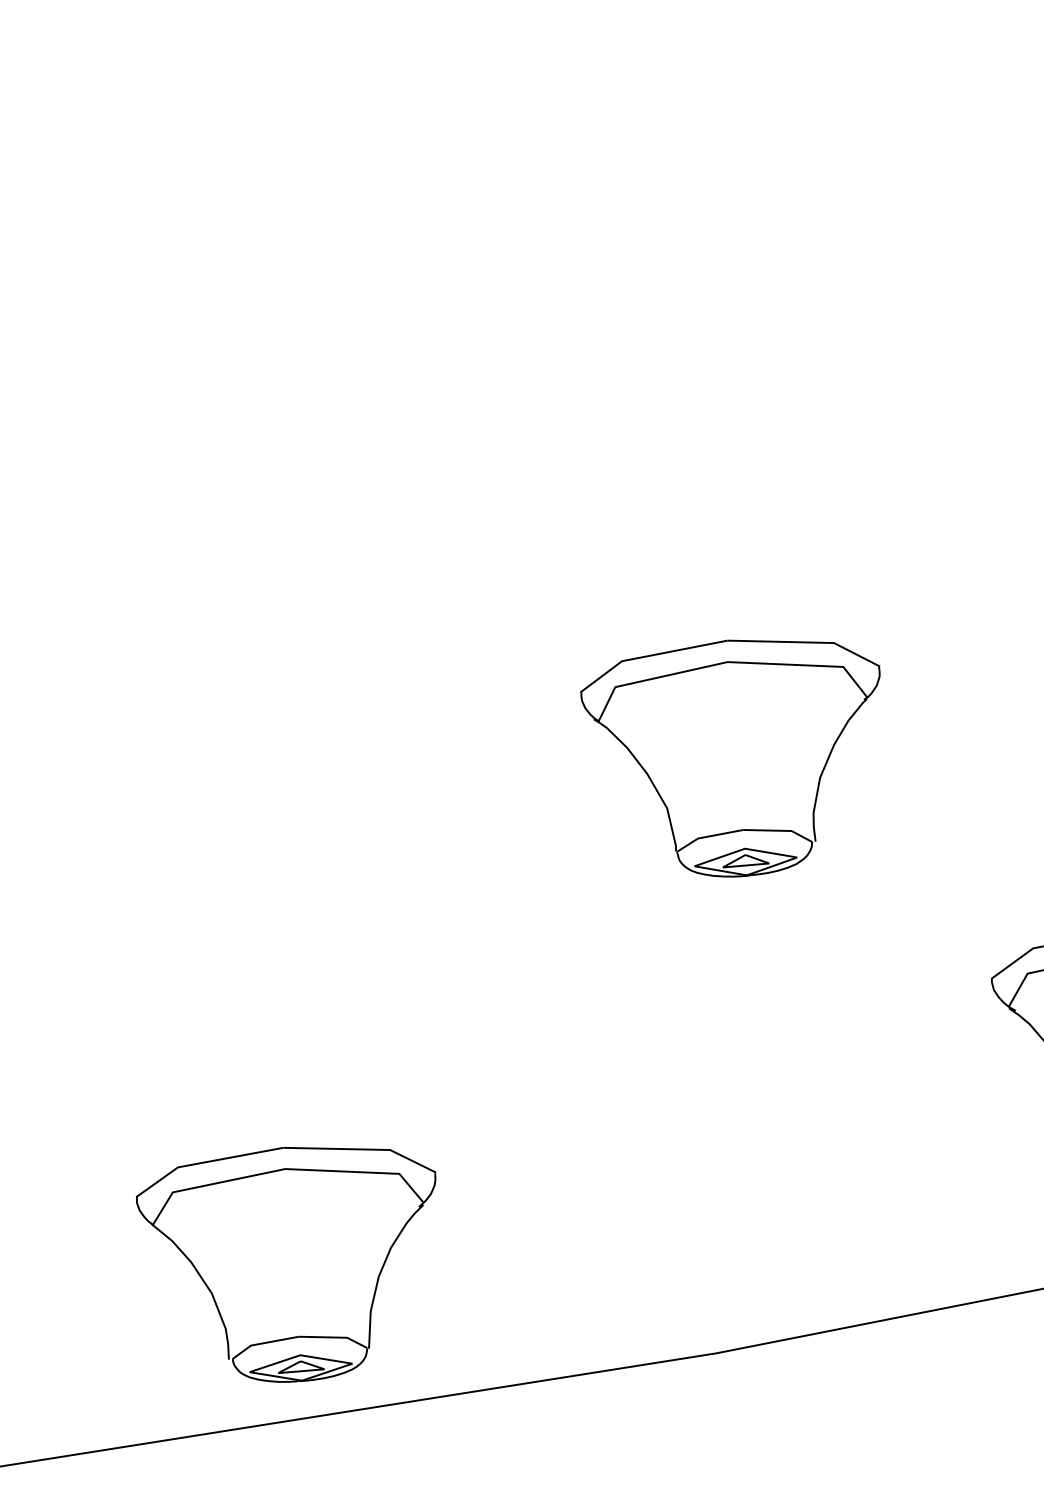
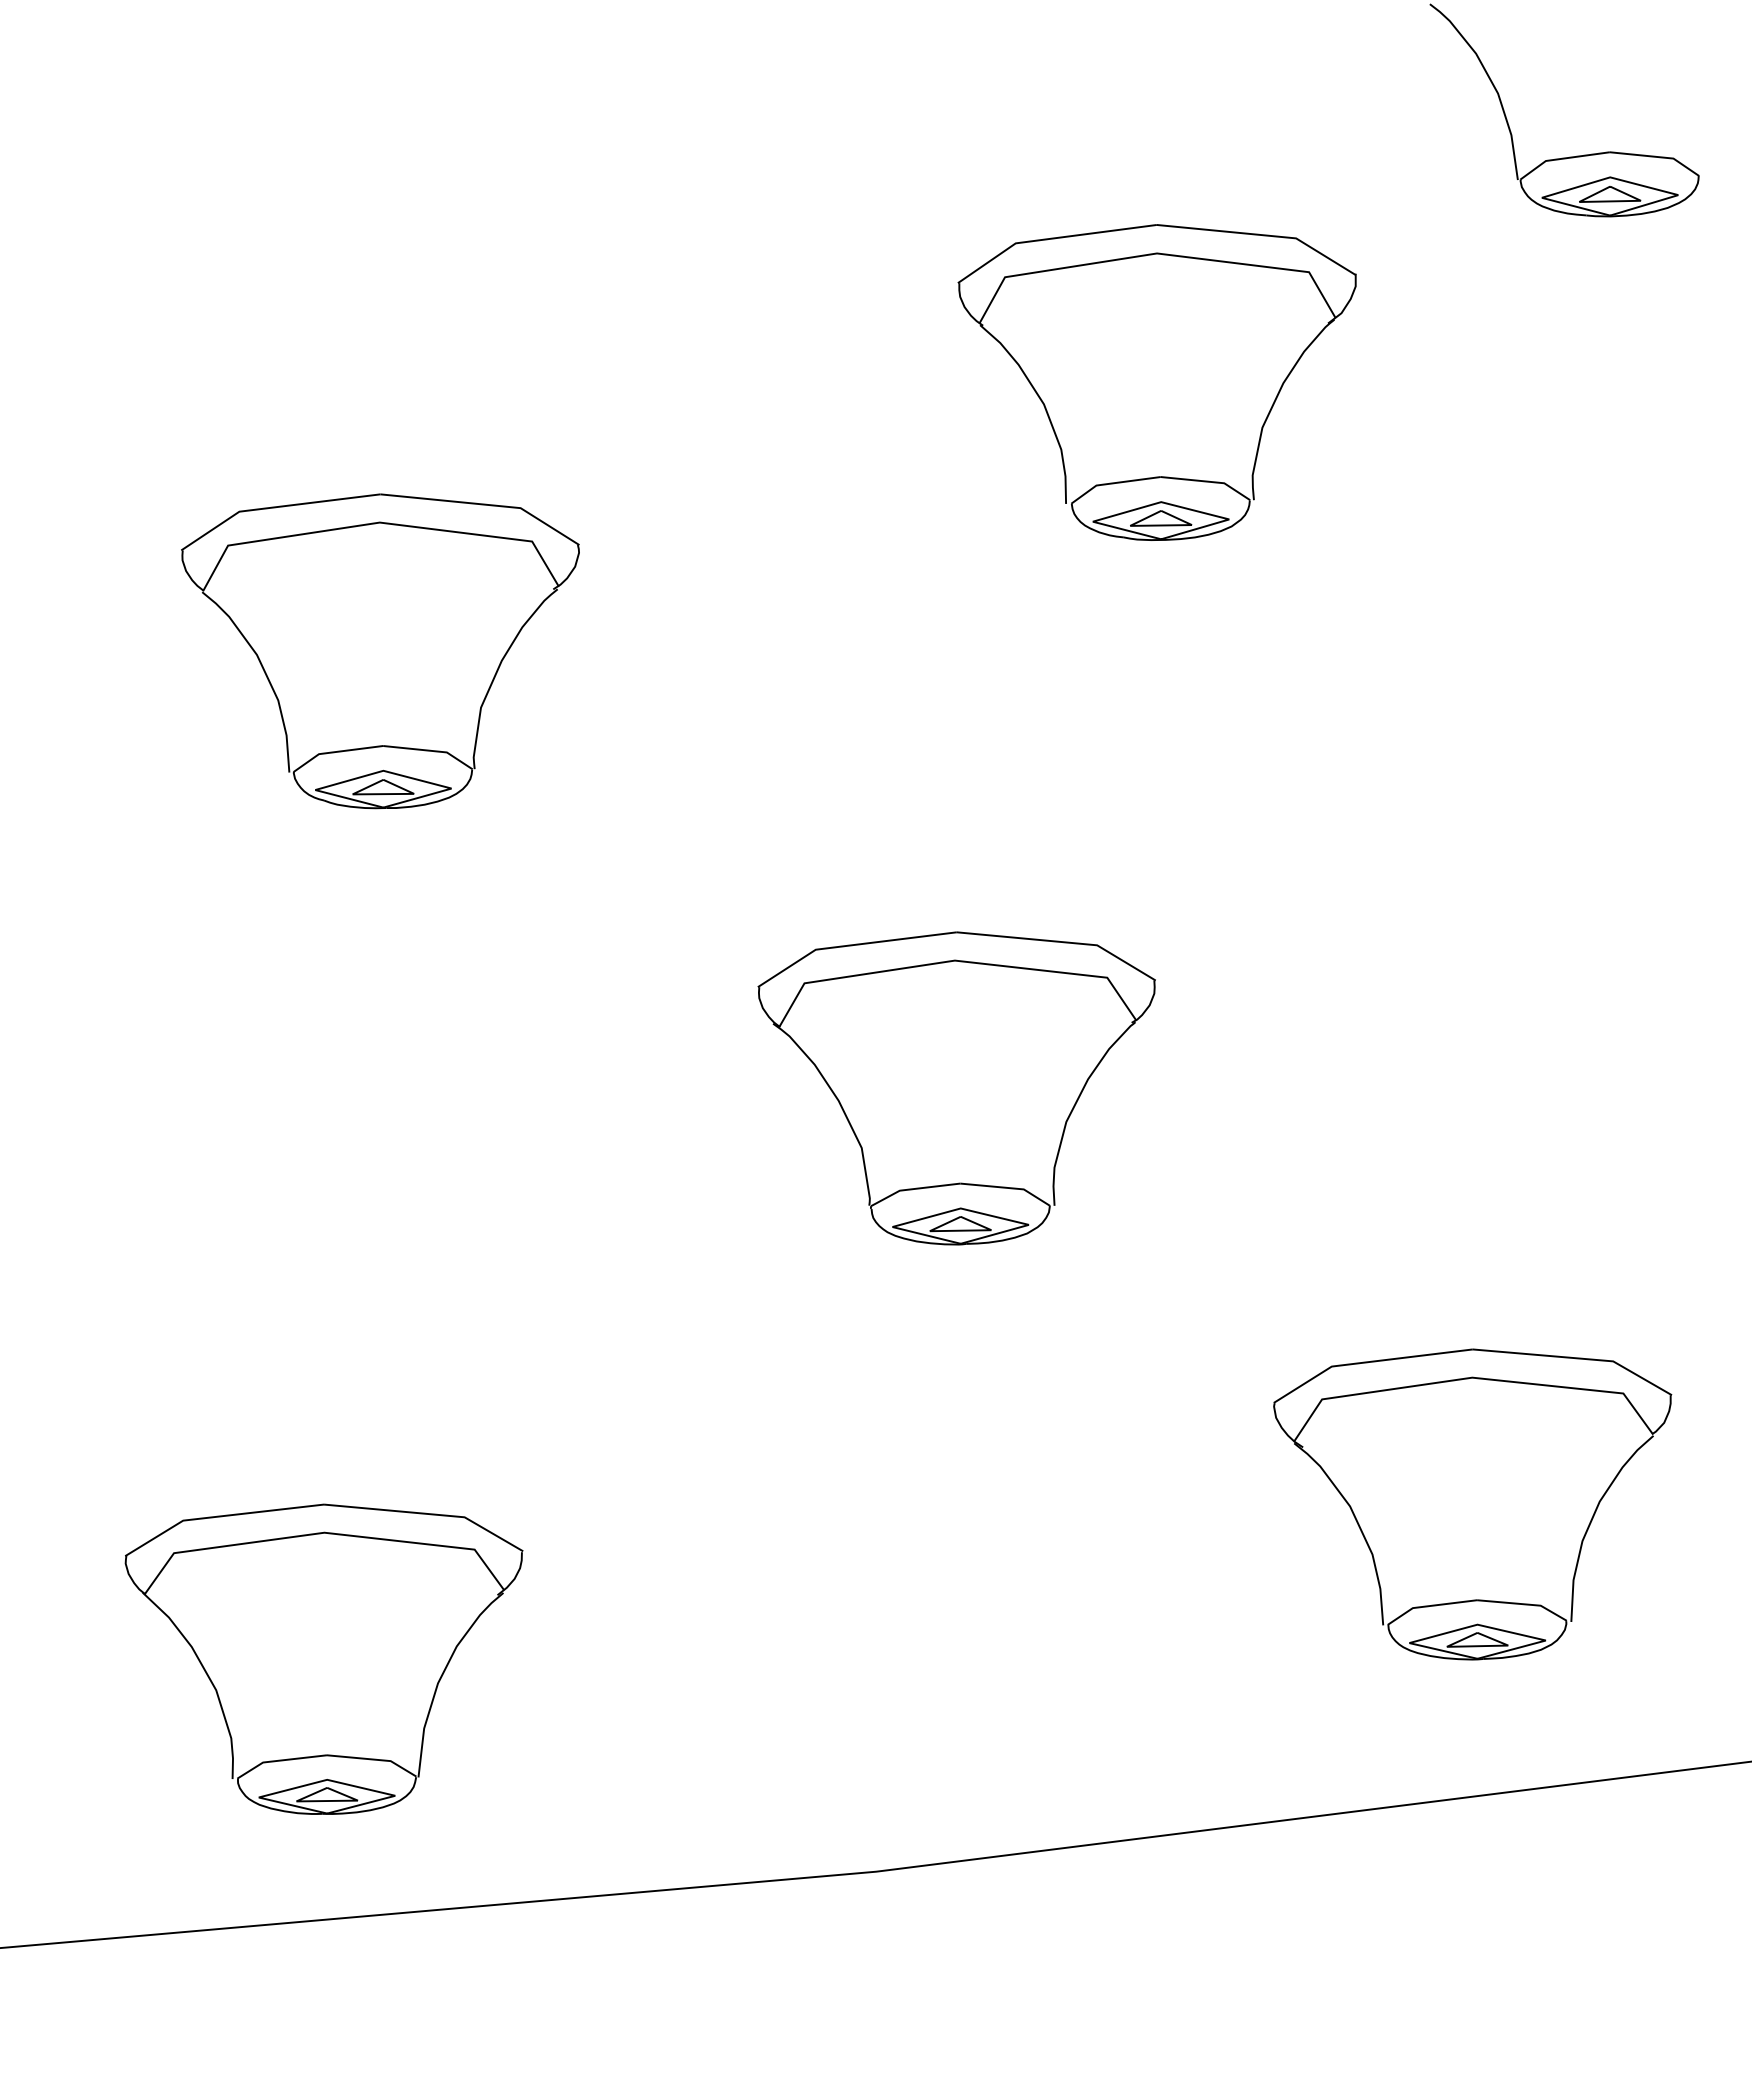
part: (854, 286) -> (1156, 476), added
part: (283, 530) -> (380, 745), added
part: (296, 1336) -> (323, 1754), moved

